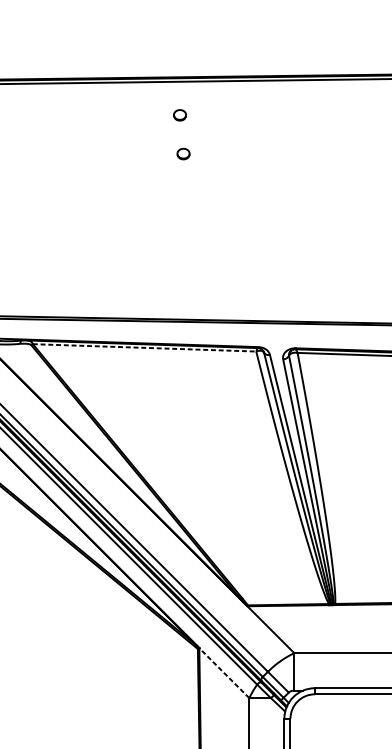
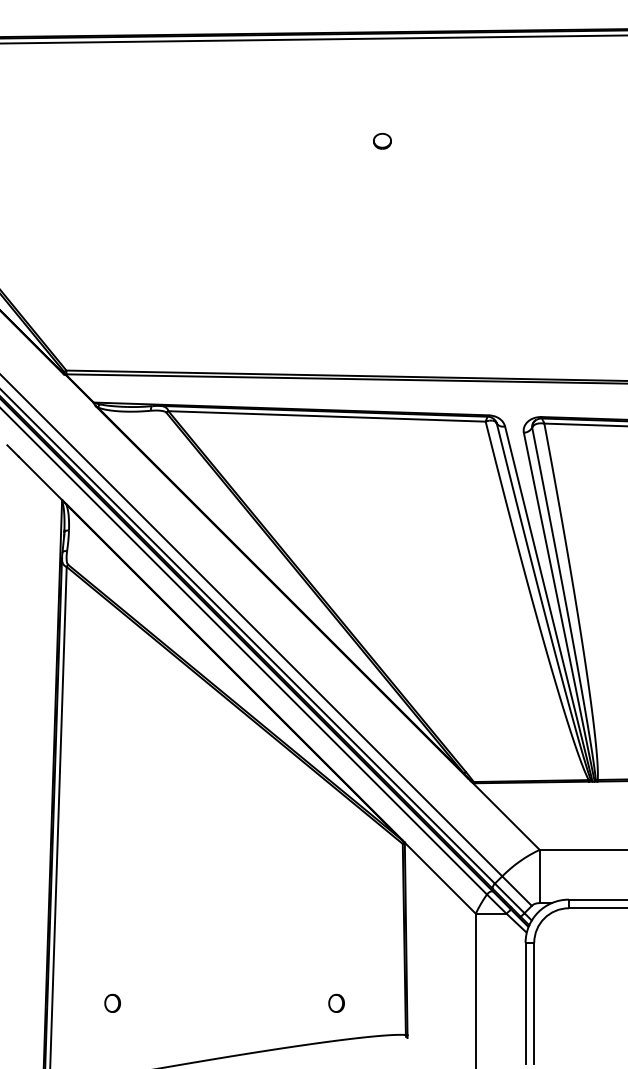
part: (180, 115) -> (377, 86), removed
line: (144, 347) -> (327, 416), dashed -> solid
line: (223, 672) -> (439, 877), dashed -> solid

